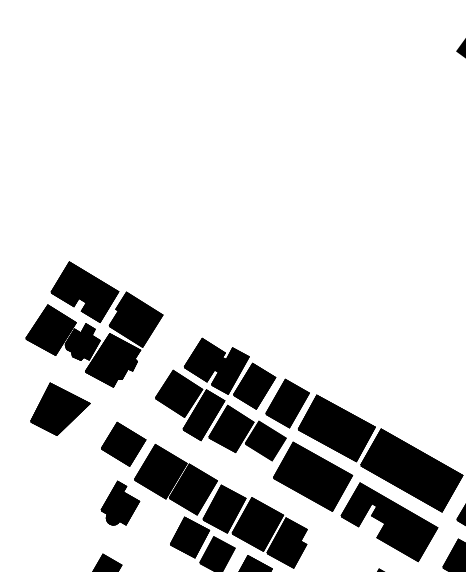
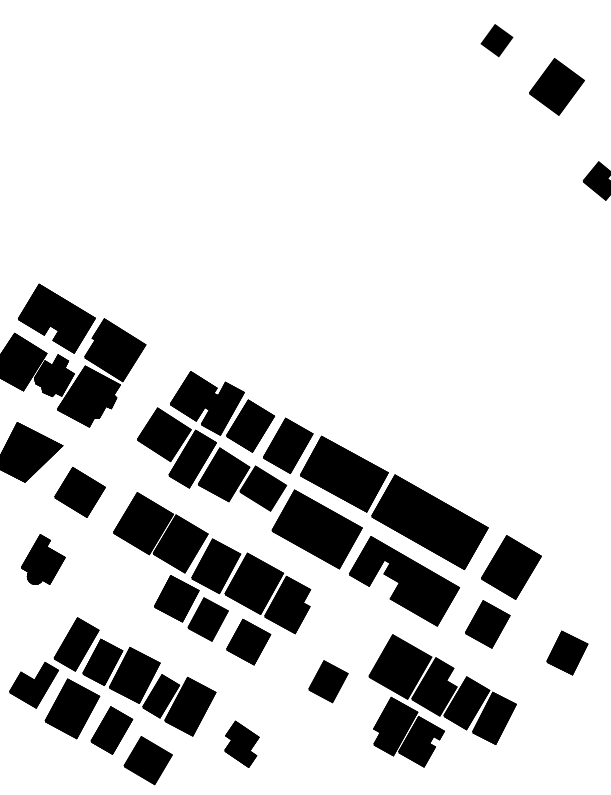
part: (123, 443) -> (79, 491), moved
part: (120, 503) -> (43, 559), moved

